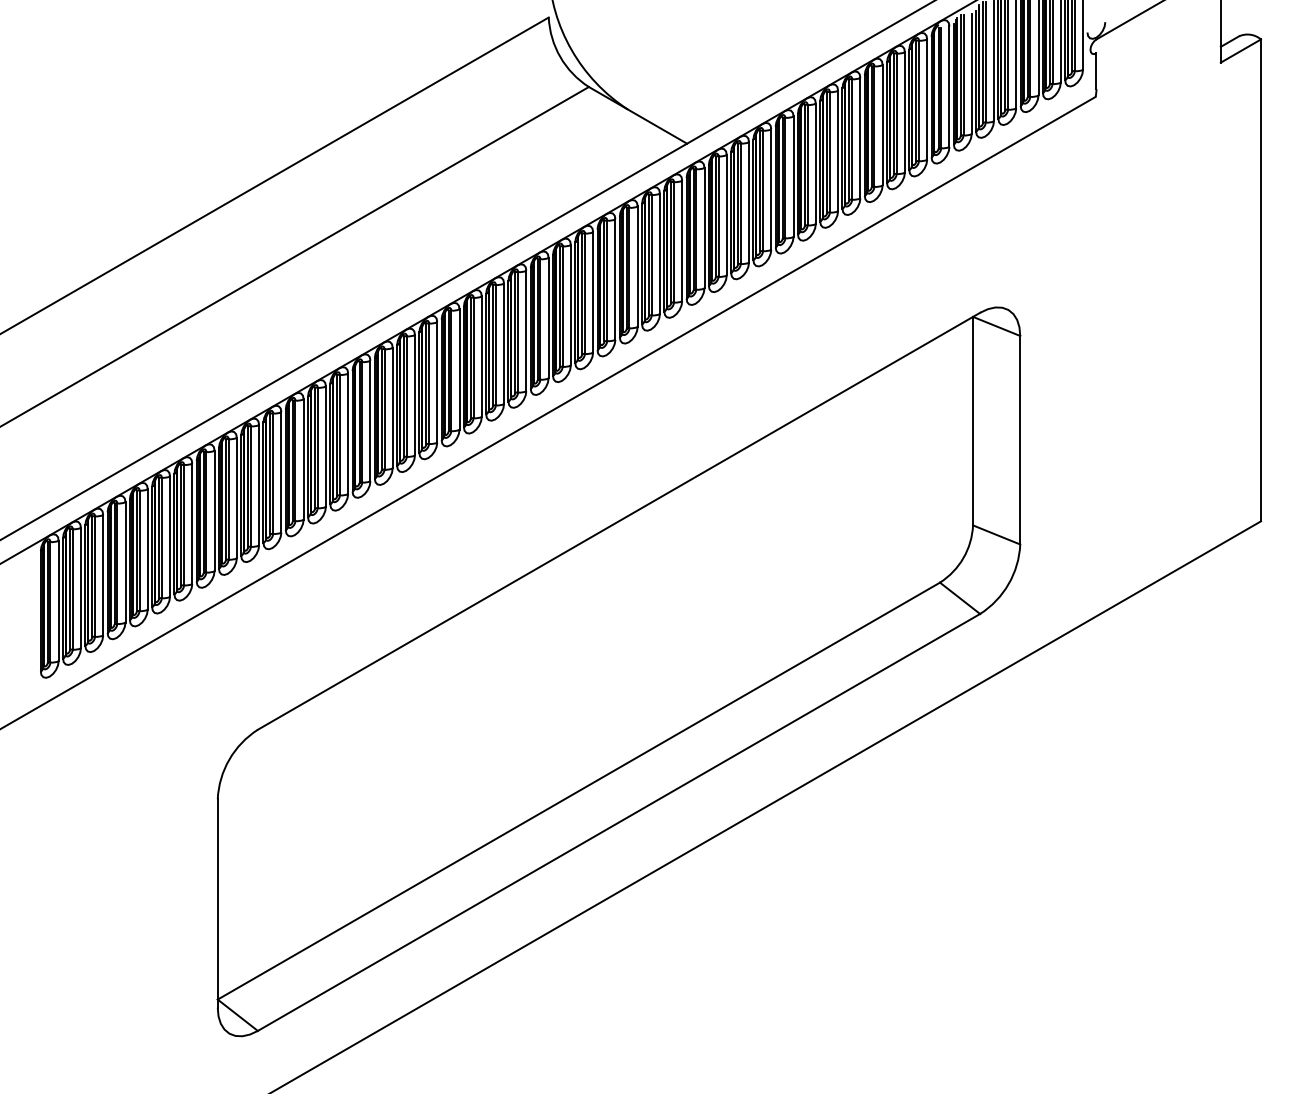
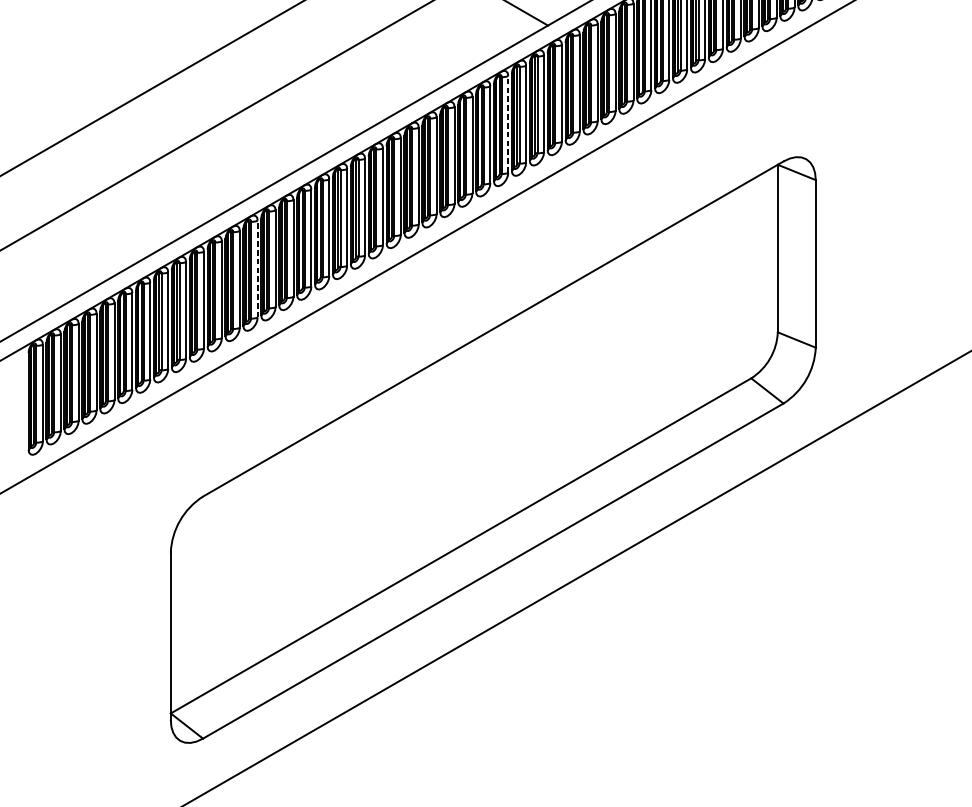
line: (637, 266) -> (508, 124), solid -> dashed
line: (325, 446) -> (257, 268), solid -> dashed

